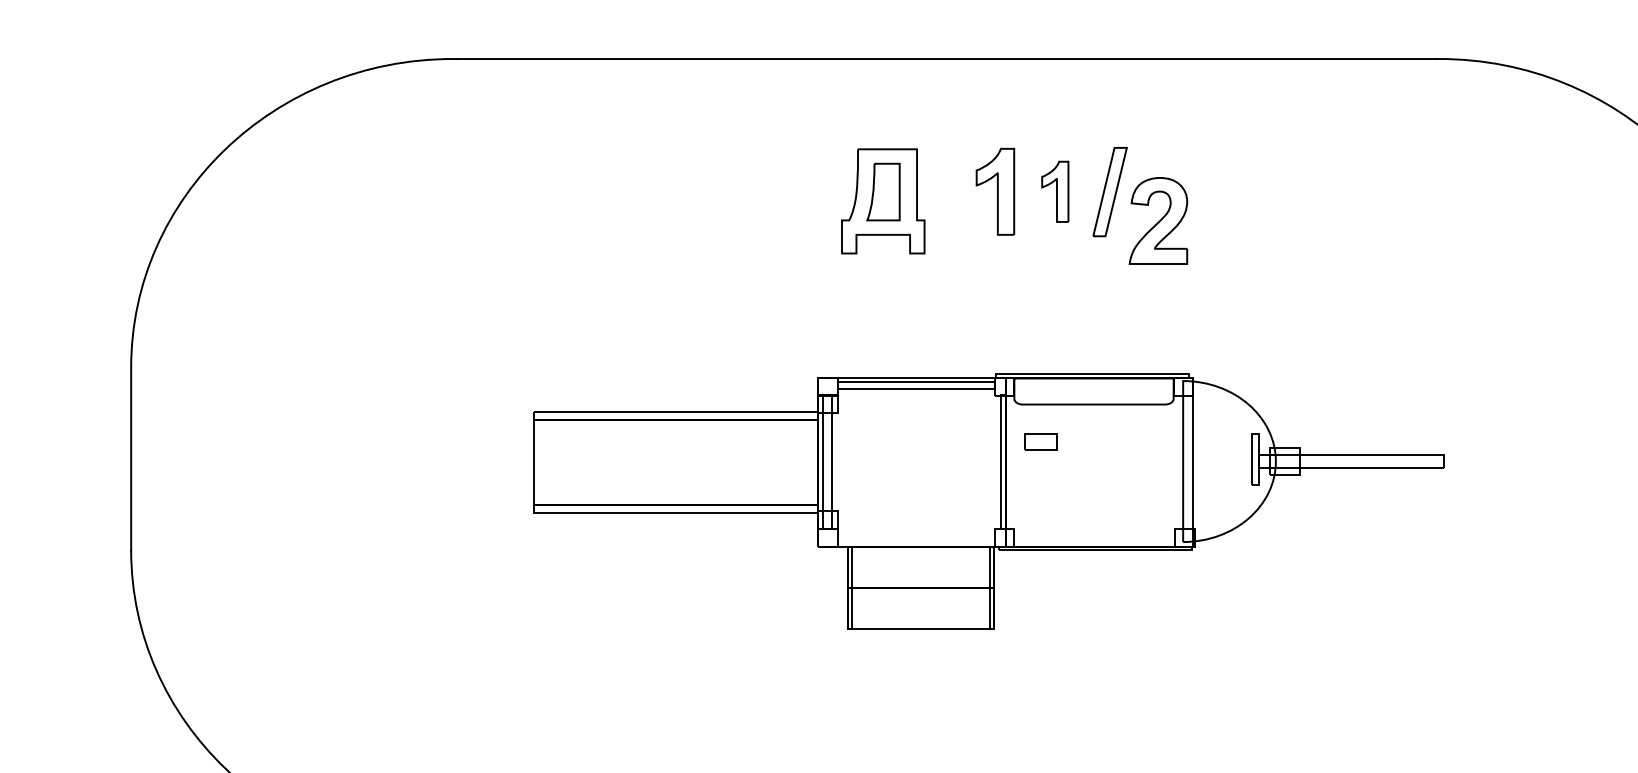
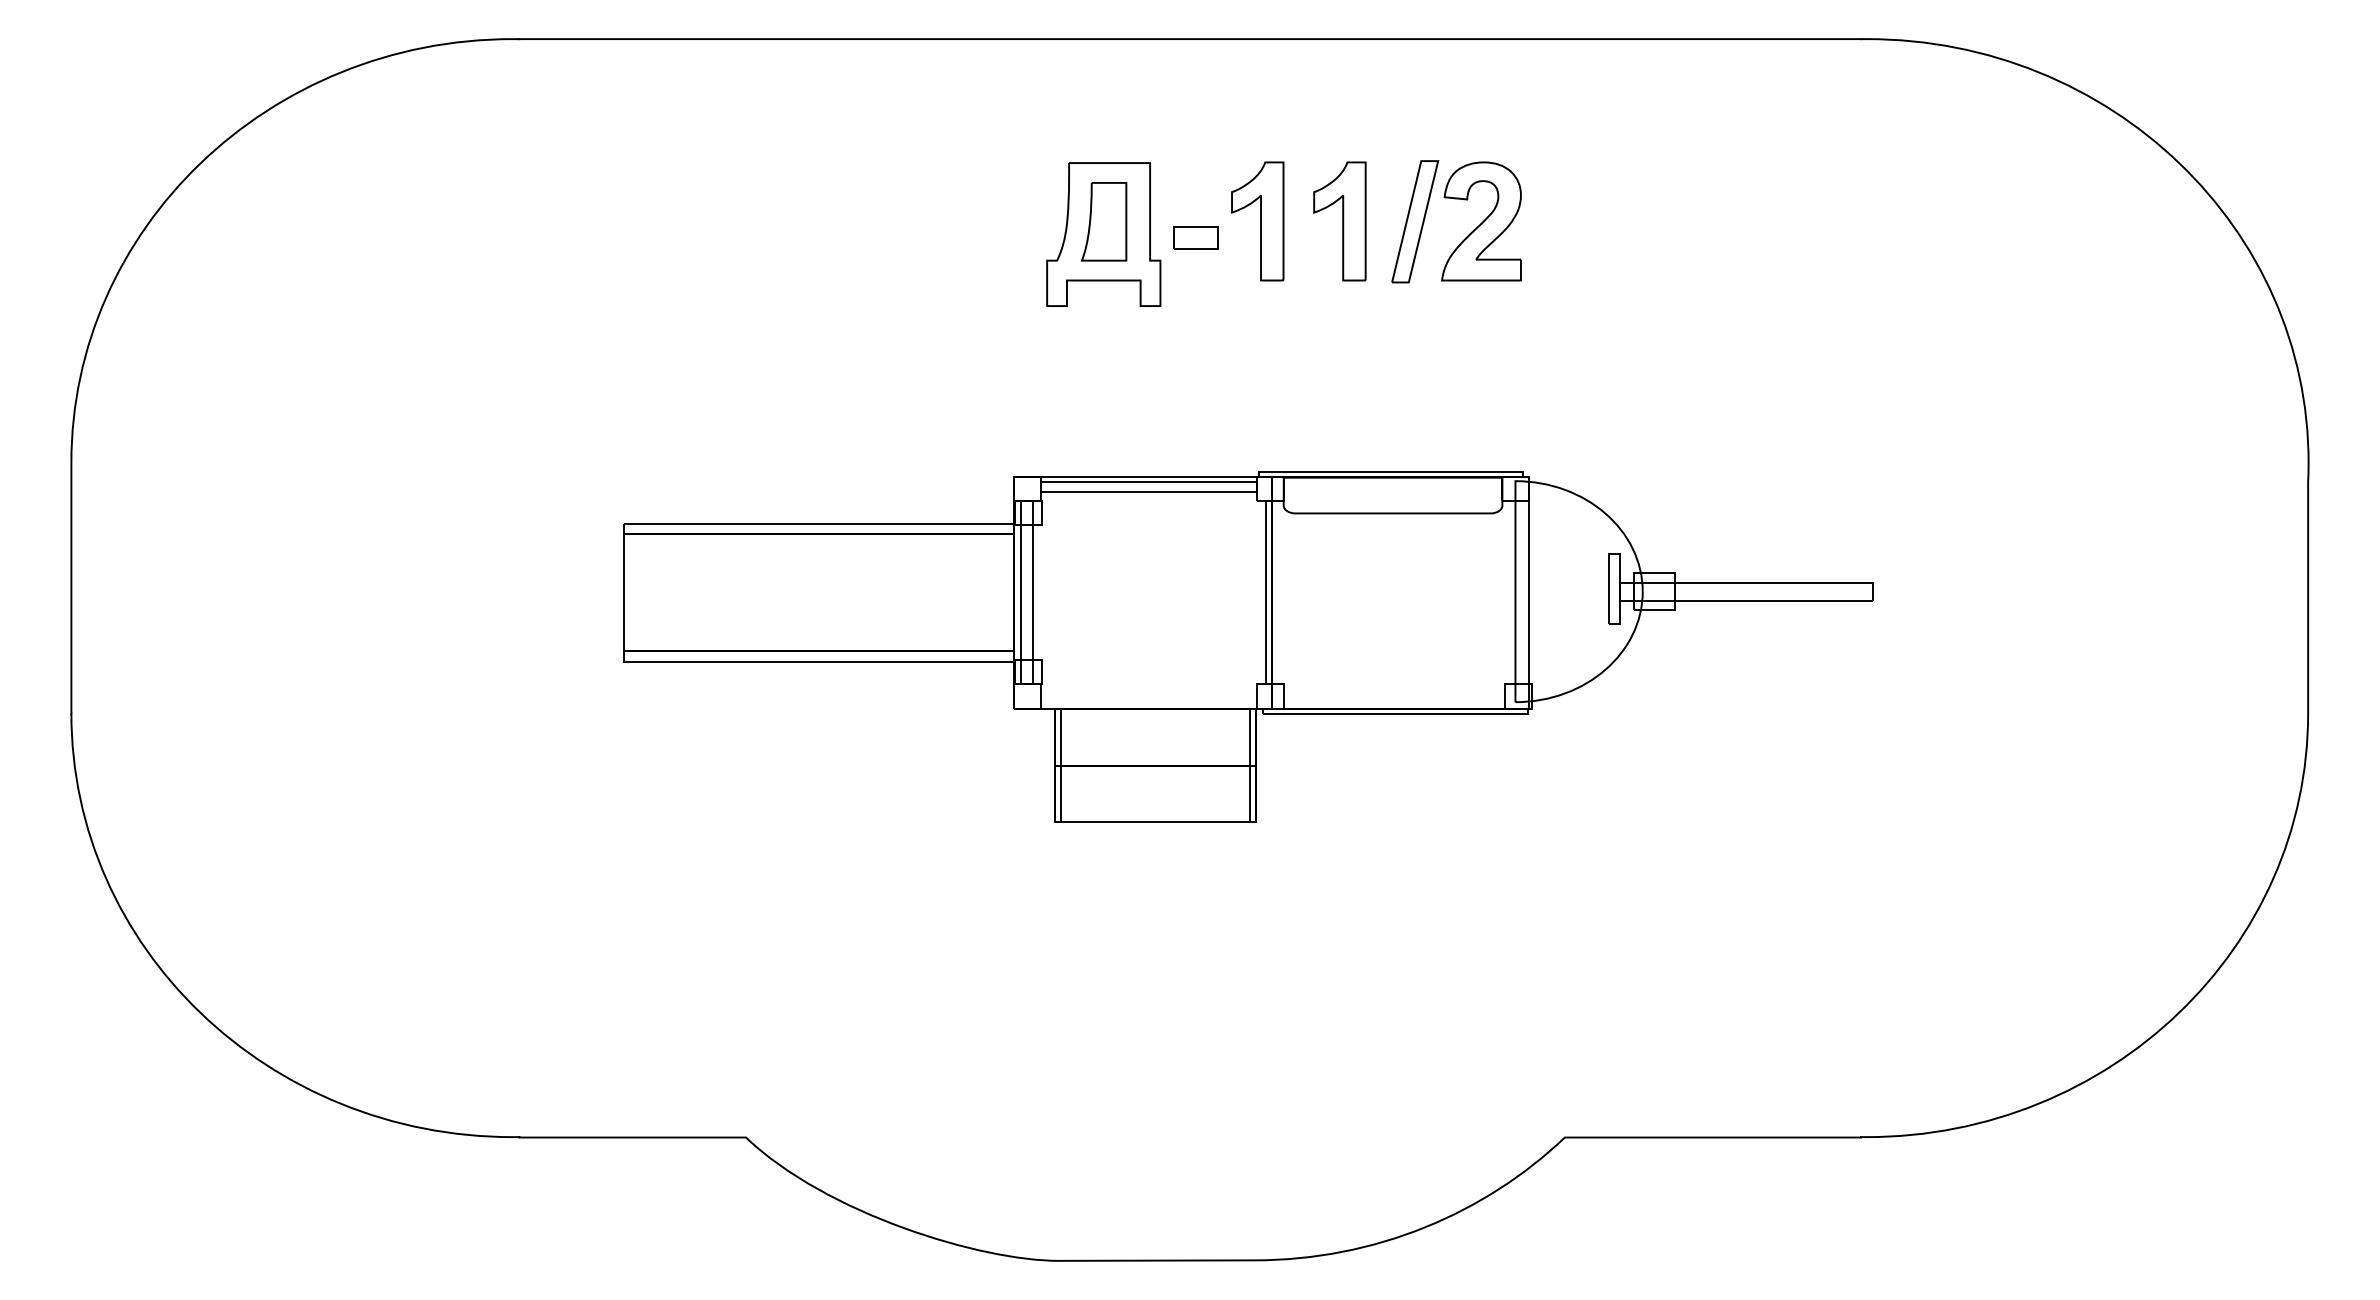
part: (1054, 191) -> (1339, 221), size x1.43
part: (1158, 221) -> (1481, 221), moved
part: (1041, 441) -> (1195, 237), moved

